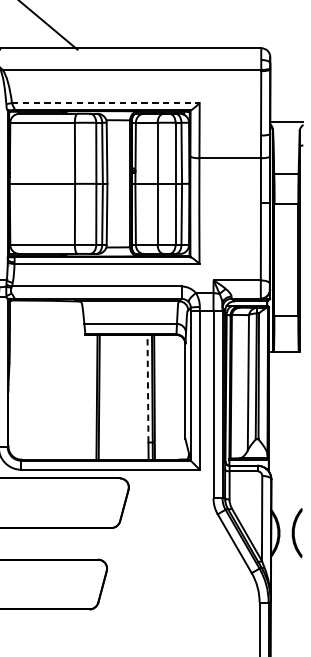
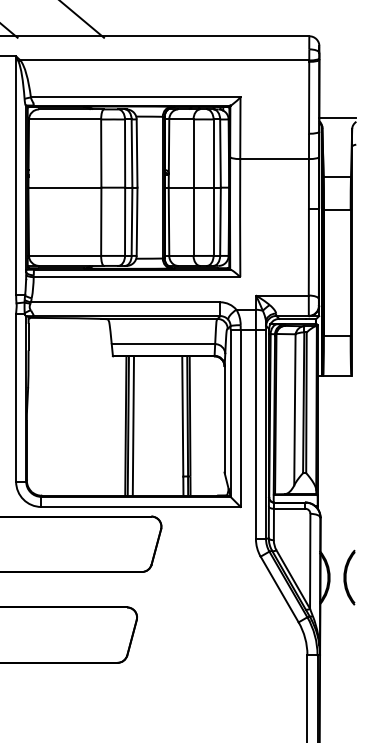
line: (105, 103) -> (135, 97), dashed -> solid
line: (147, 387) -> (182, 415), dashed -> solid
line: (103, 396) -> (133, 425), added

